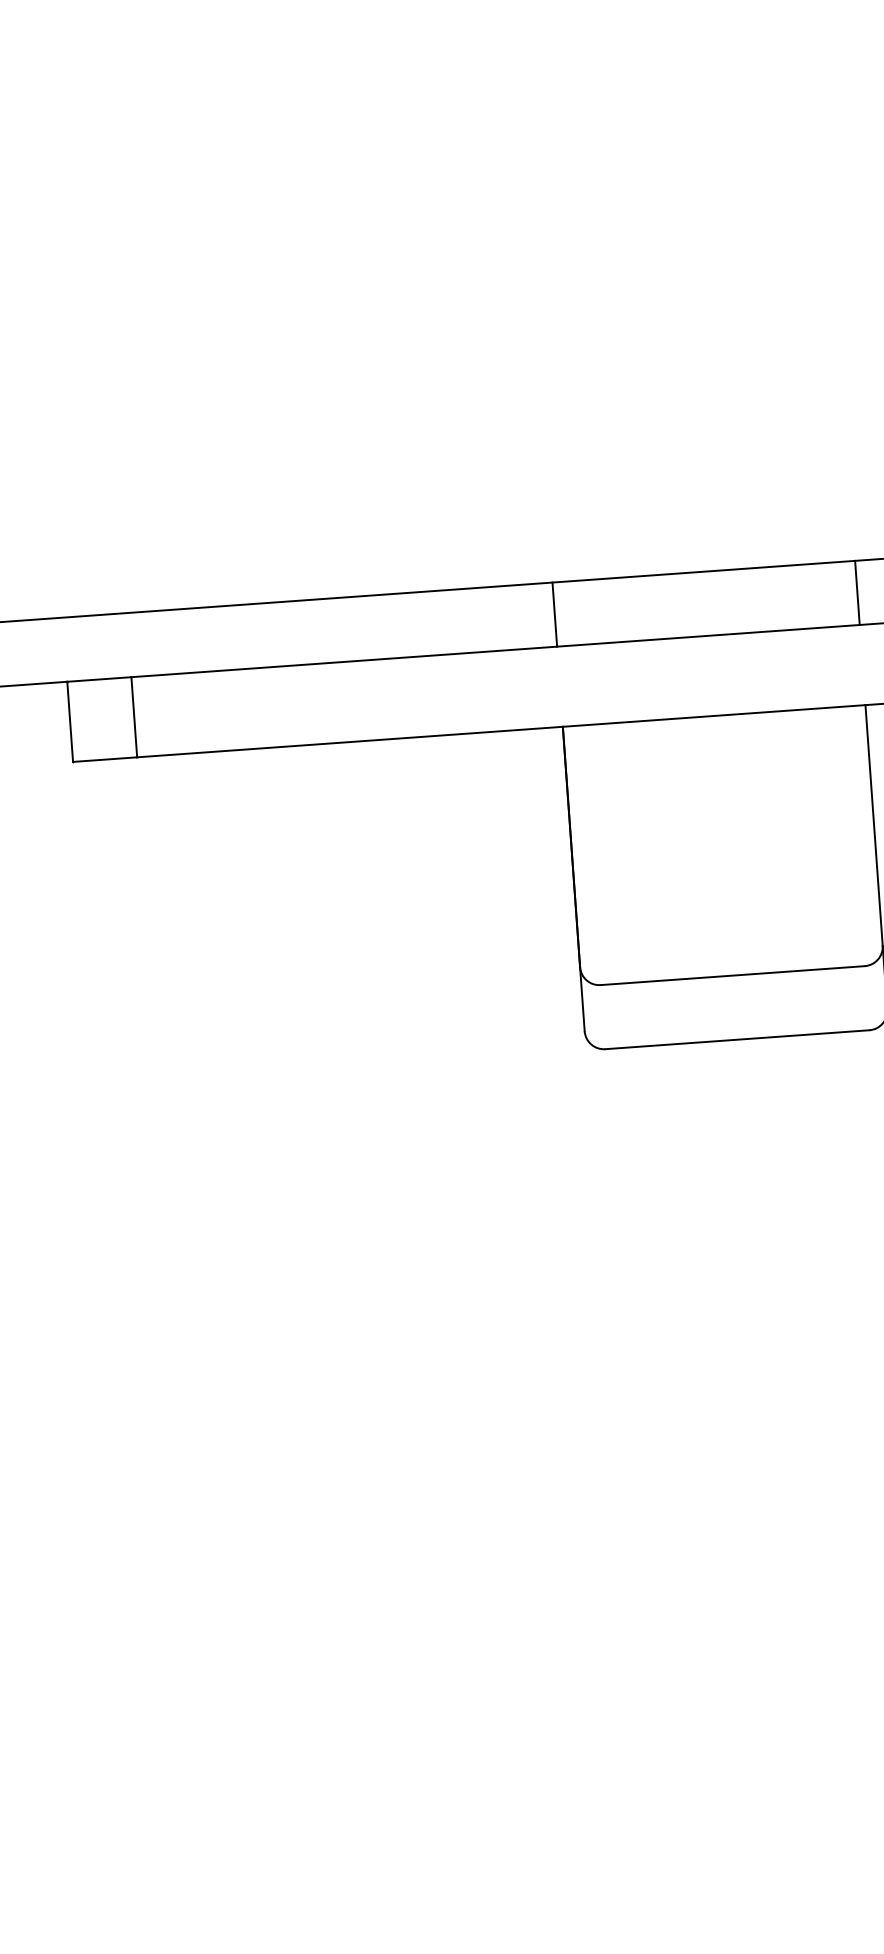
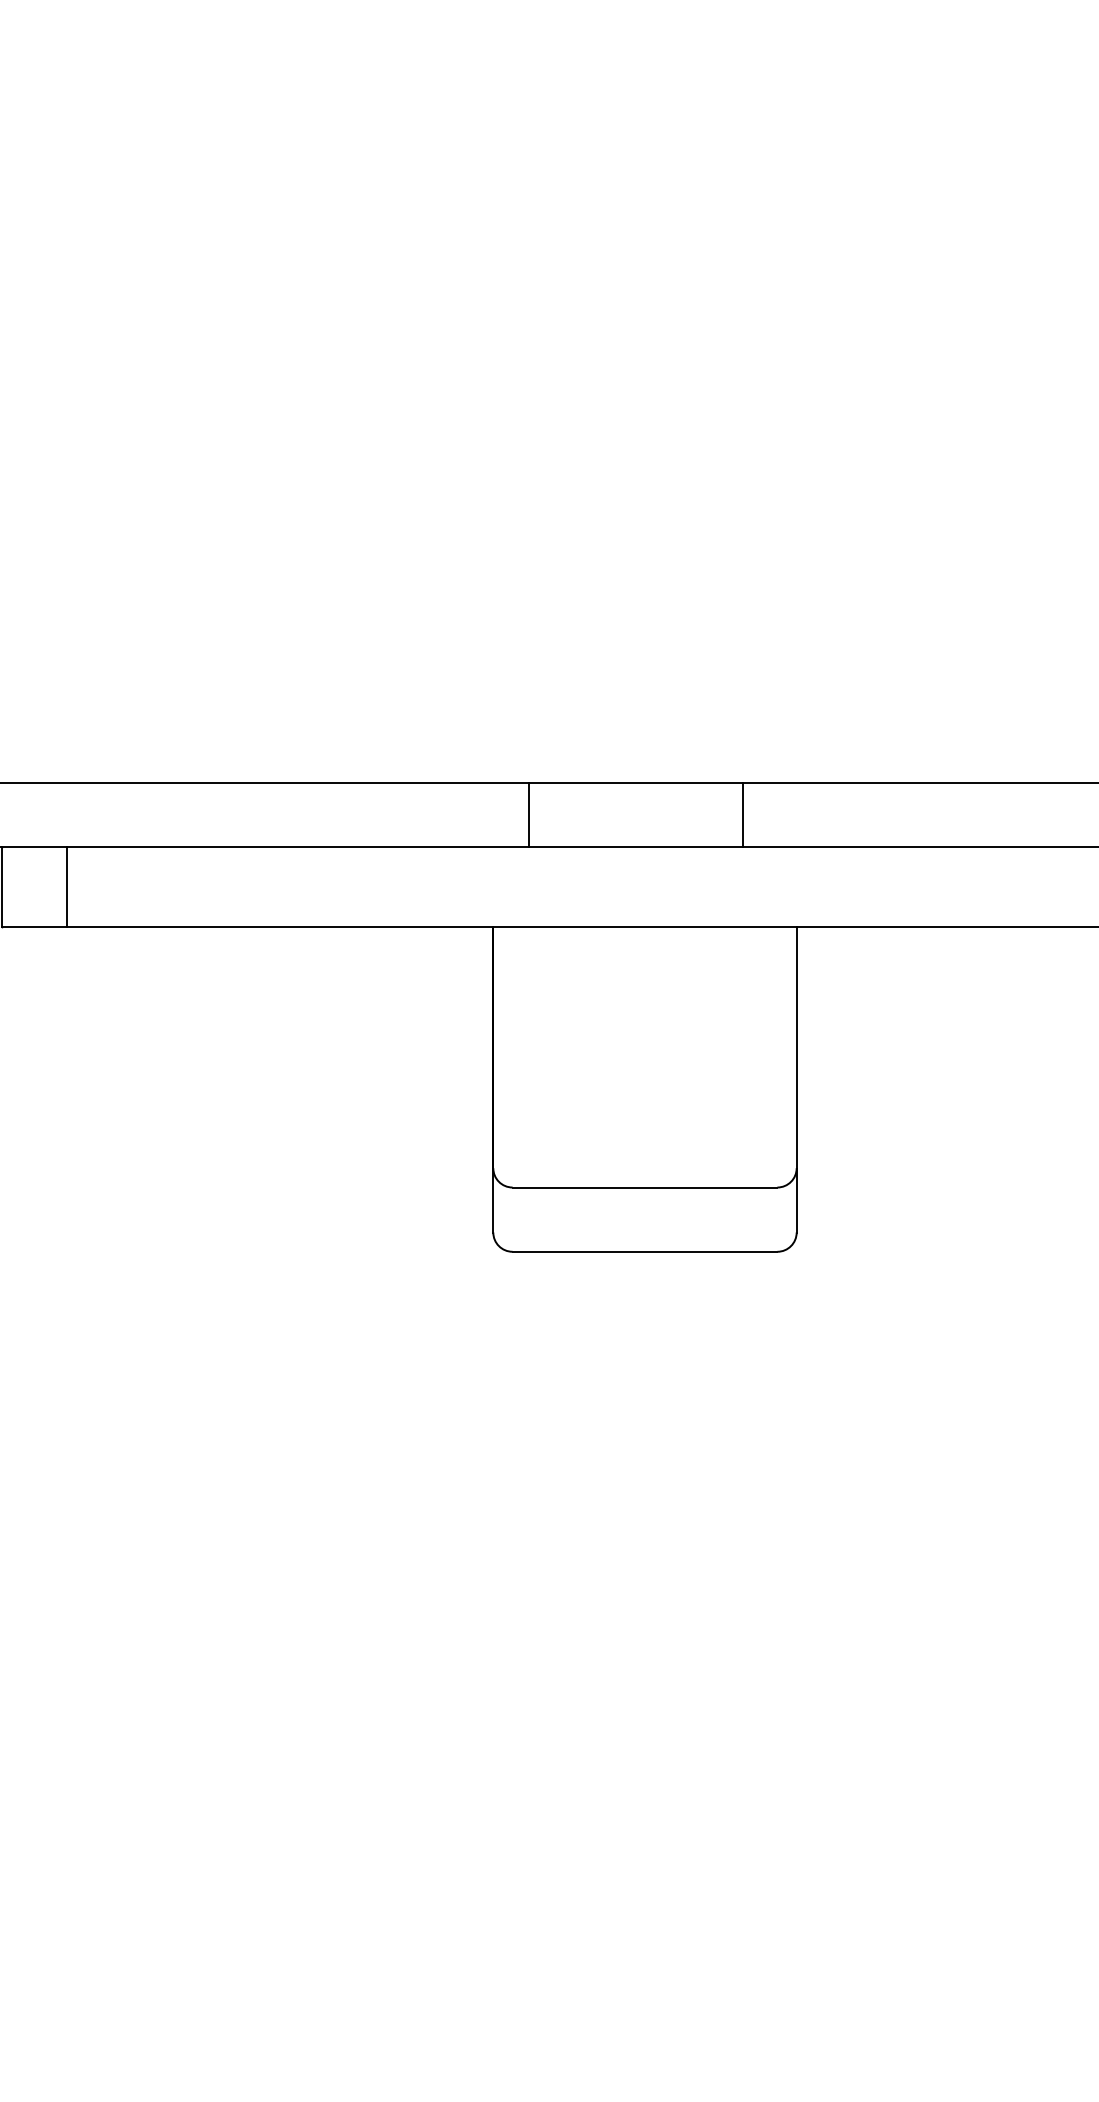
line: (857, 592) -> (742, 814), moved
line: (554, 614) -> (529, 814), moved

